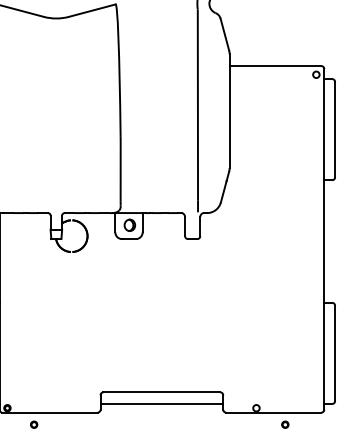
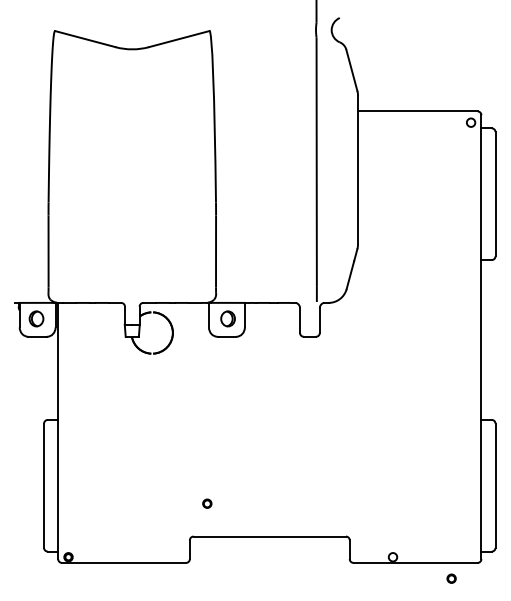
line: (161, 403) -> (269, 551), removed
part: (34, 424) -> (207, 503), moved
part: (285, 424) -> (451, 578), moved

